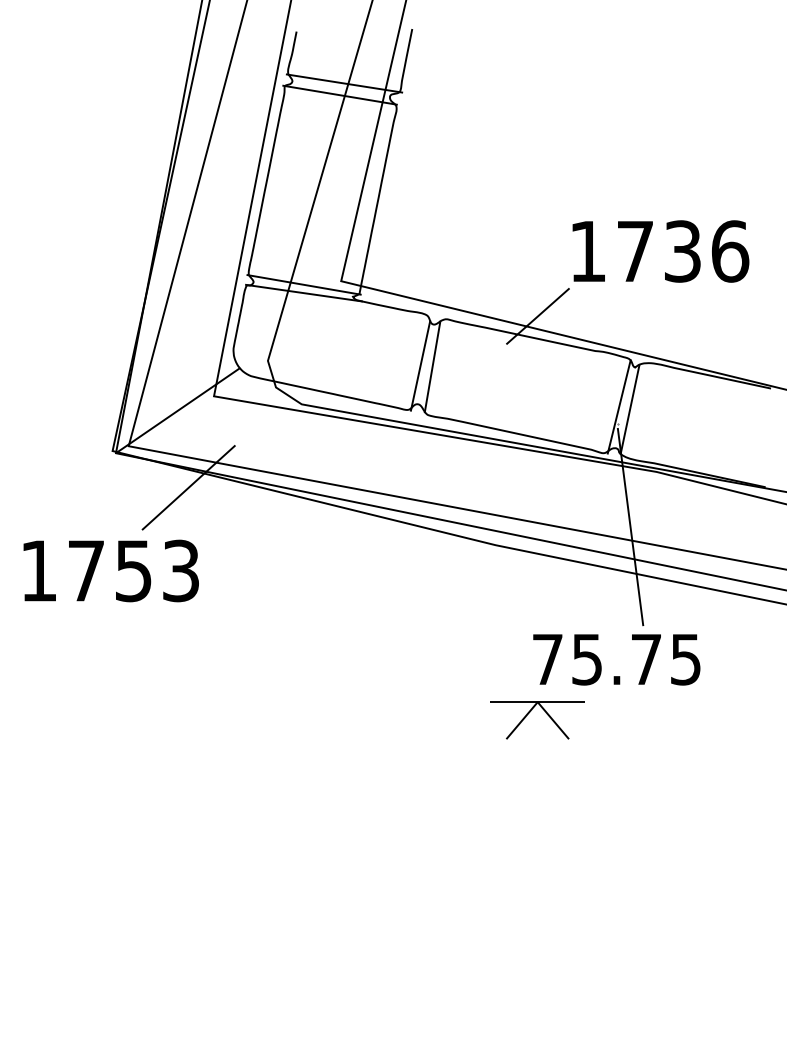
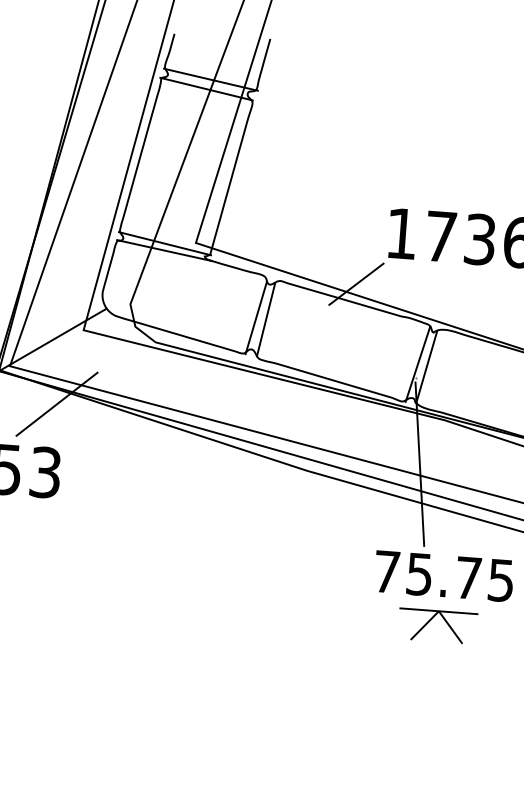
text: (616, 659) -> (443, 576), moved
part: (530, 712) -> (432, 619), moved

